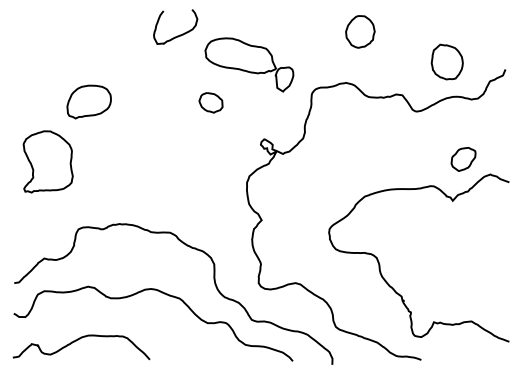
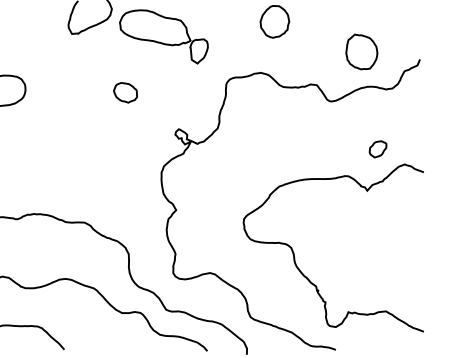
part: (249, 64) -> (164, 36), moved
part: (463, 159) -> (378, 149), size x0.7

